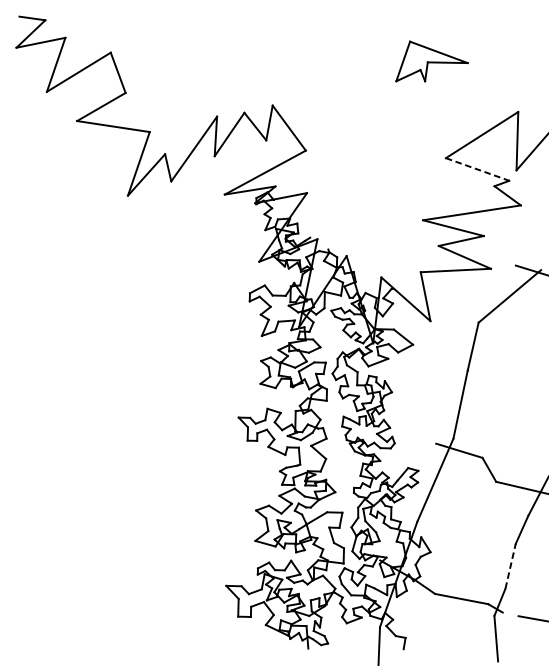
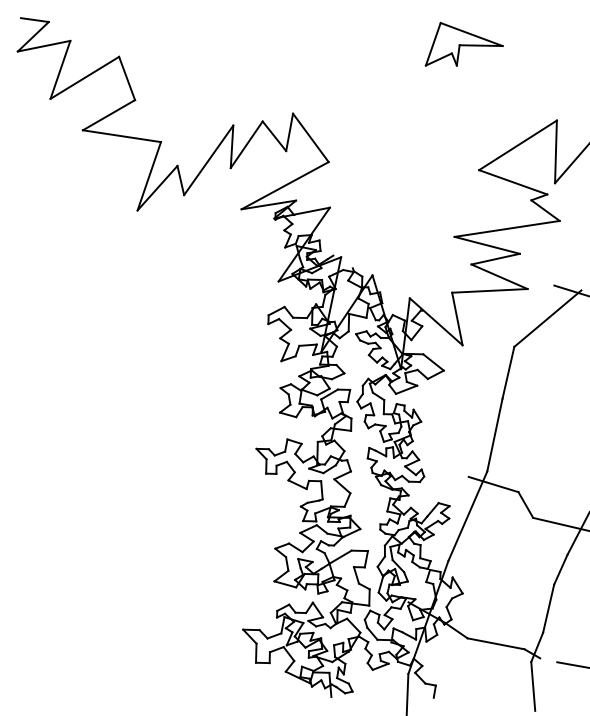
part: (431, 60) -> (463, 43), moved
line: (477, 169) -> (513, 182), dashed -> solid
line: (510, 566) -> (548, 608), dashed -> solid

